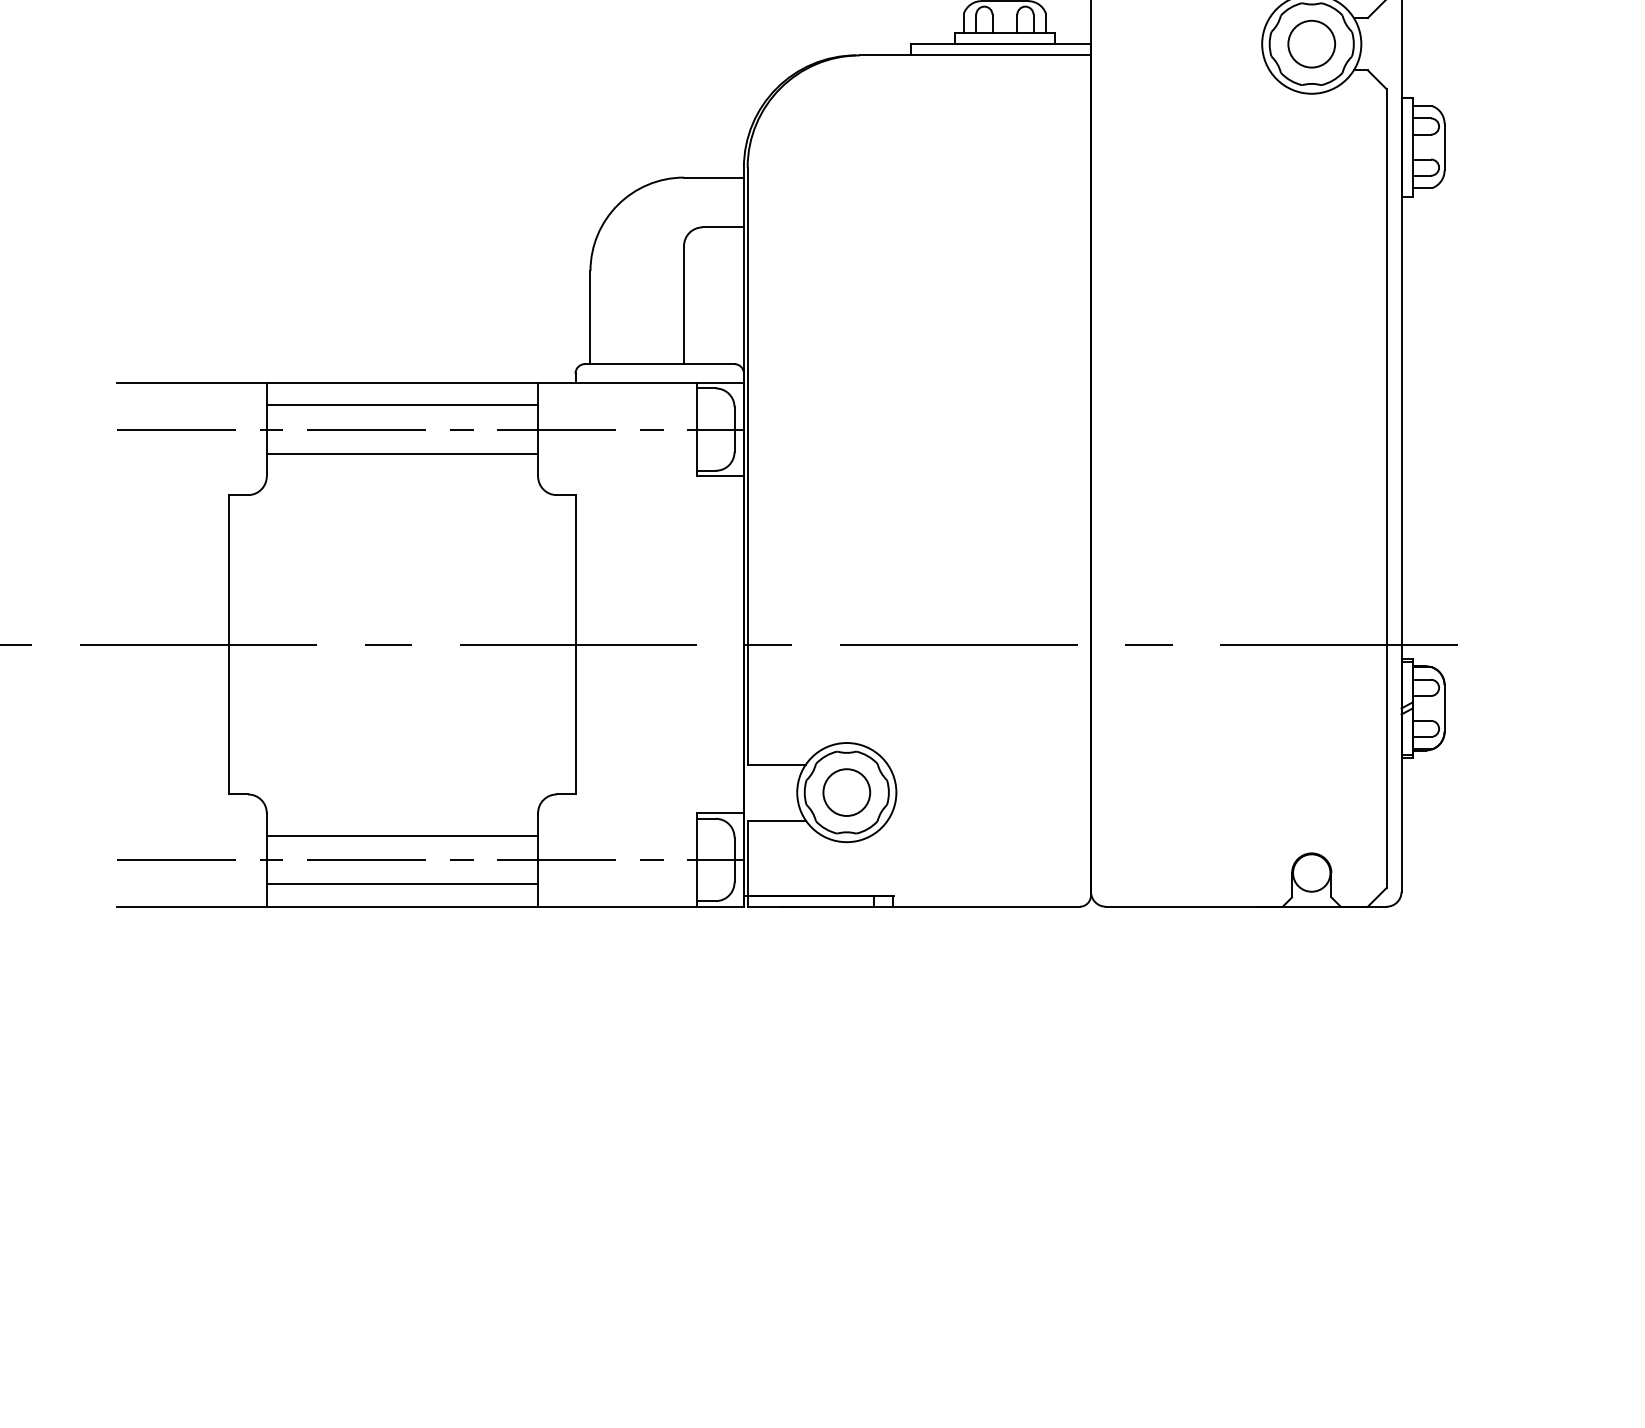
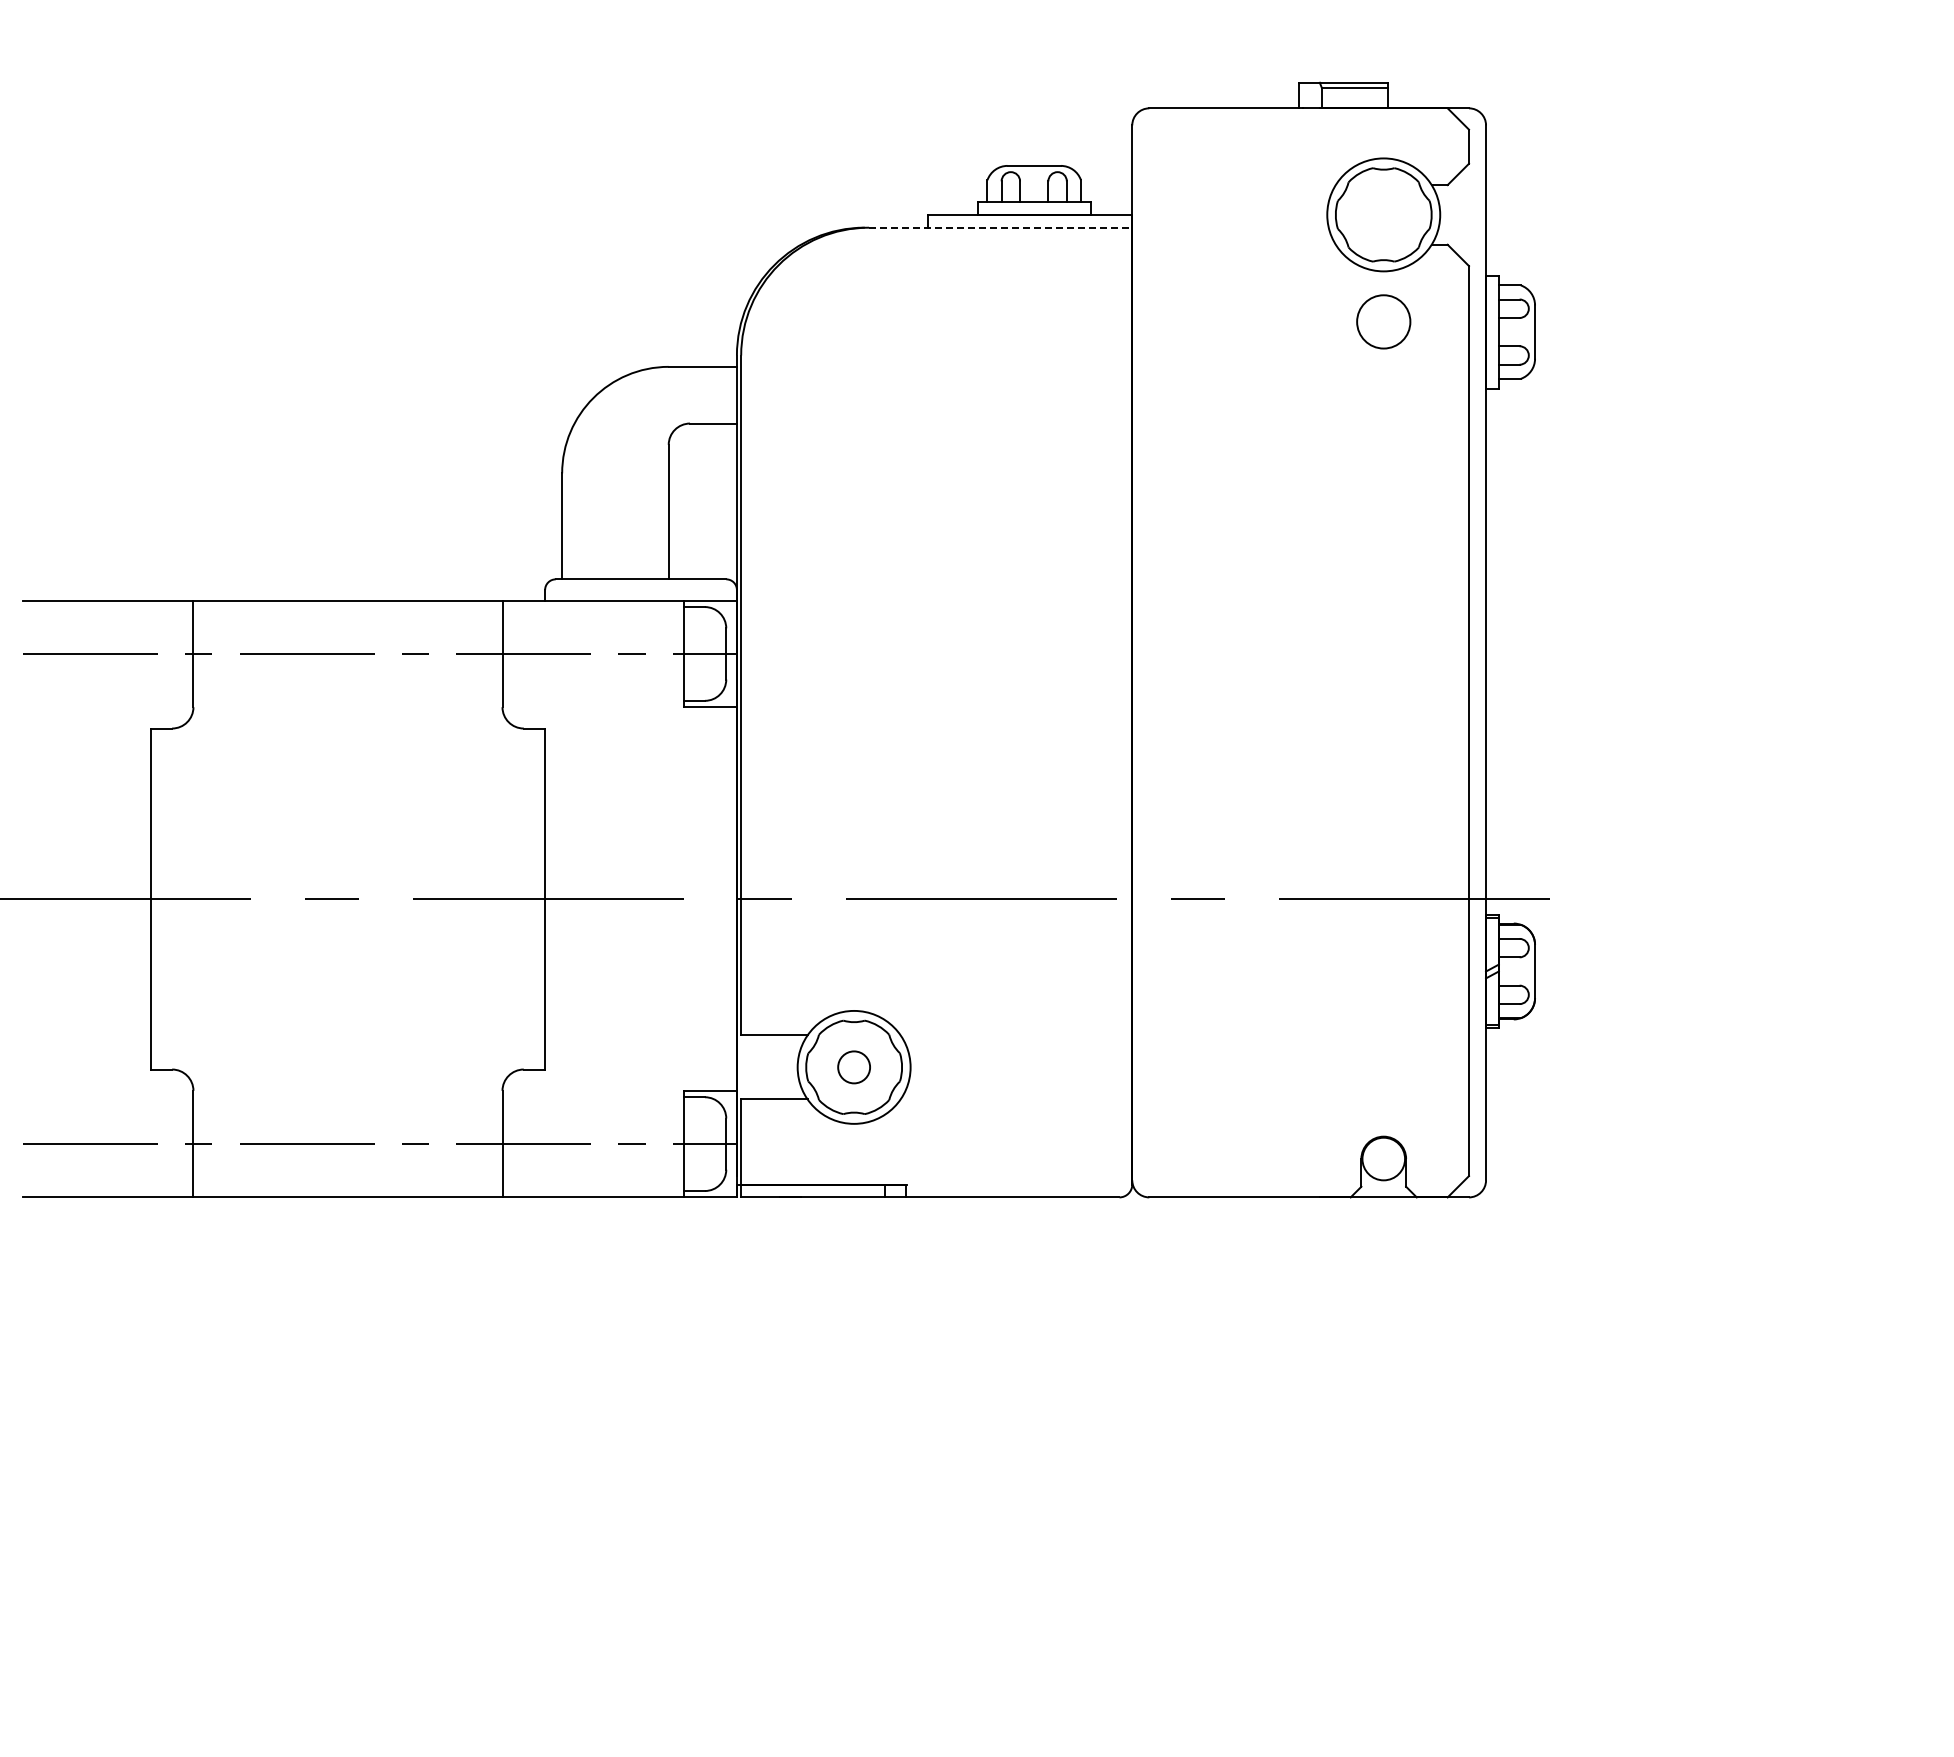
circle: (1311, 43) -> (1383, 321), moved
line: (975, 55) -> (1000, 227), solid -> dashed
line: (402, 405) -> (347, 626), removed
line: (402, 453) -> (347, 681), removed
circle: (846, 792) -> (853, 1067), size x0.6
line: (402, 835) -> (347, 1116), removed
line: (402, 883) -> (347, 1171), removed

